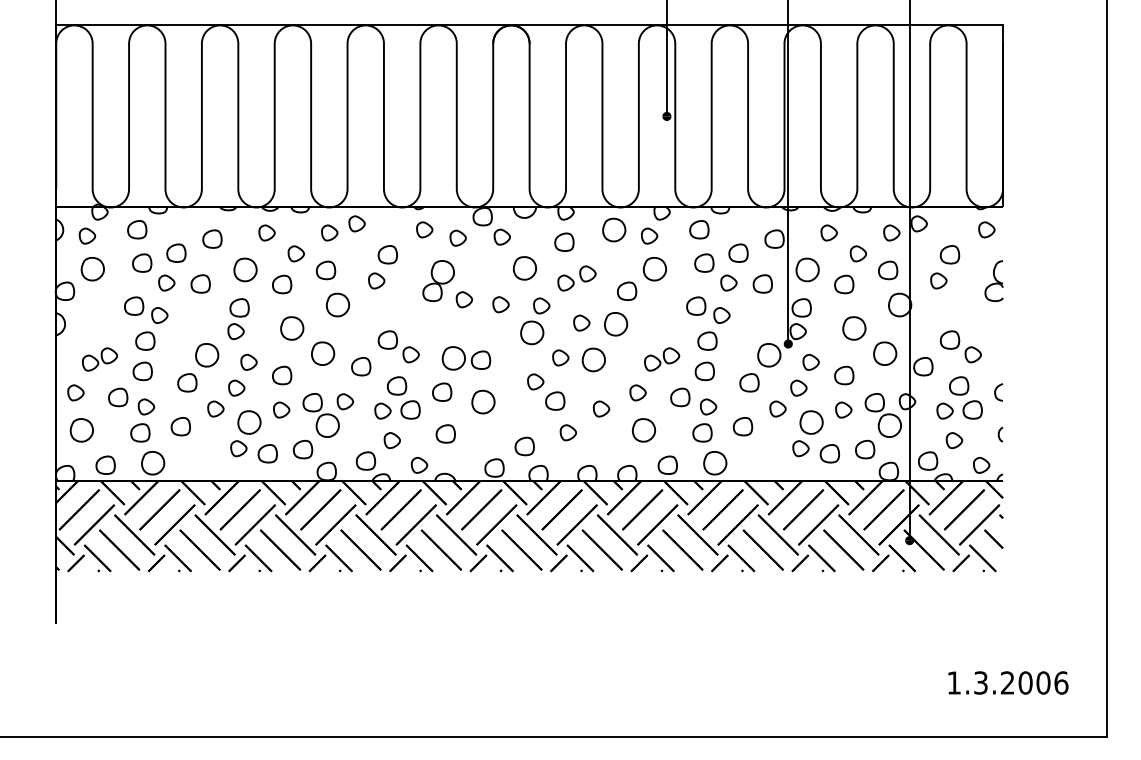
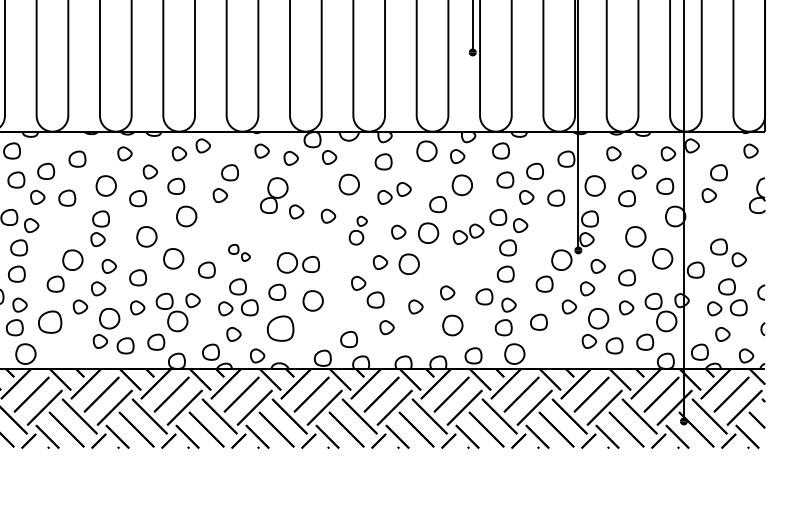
part: (535, 321) -> (358, 230), size x0.7
part: (398, 346) -> (239, 252), size x0.6
part: (662, 359) -> (468, 234), moved
part: (180, 426) -> (49, 322), size x1.4
part: (445, 433) -> (280, 328), size x1.6

